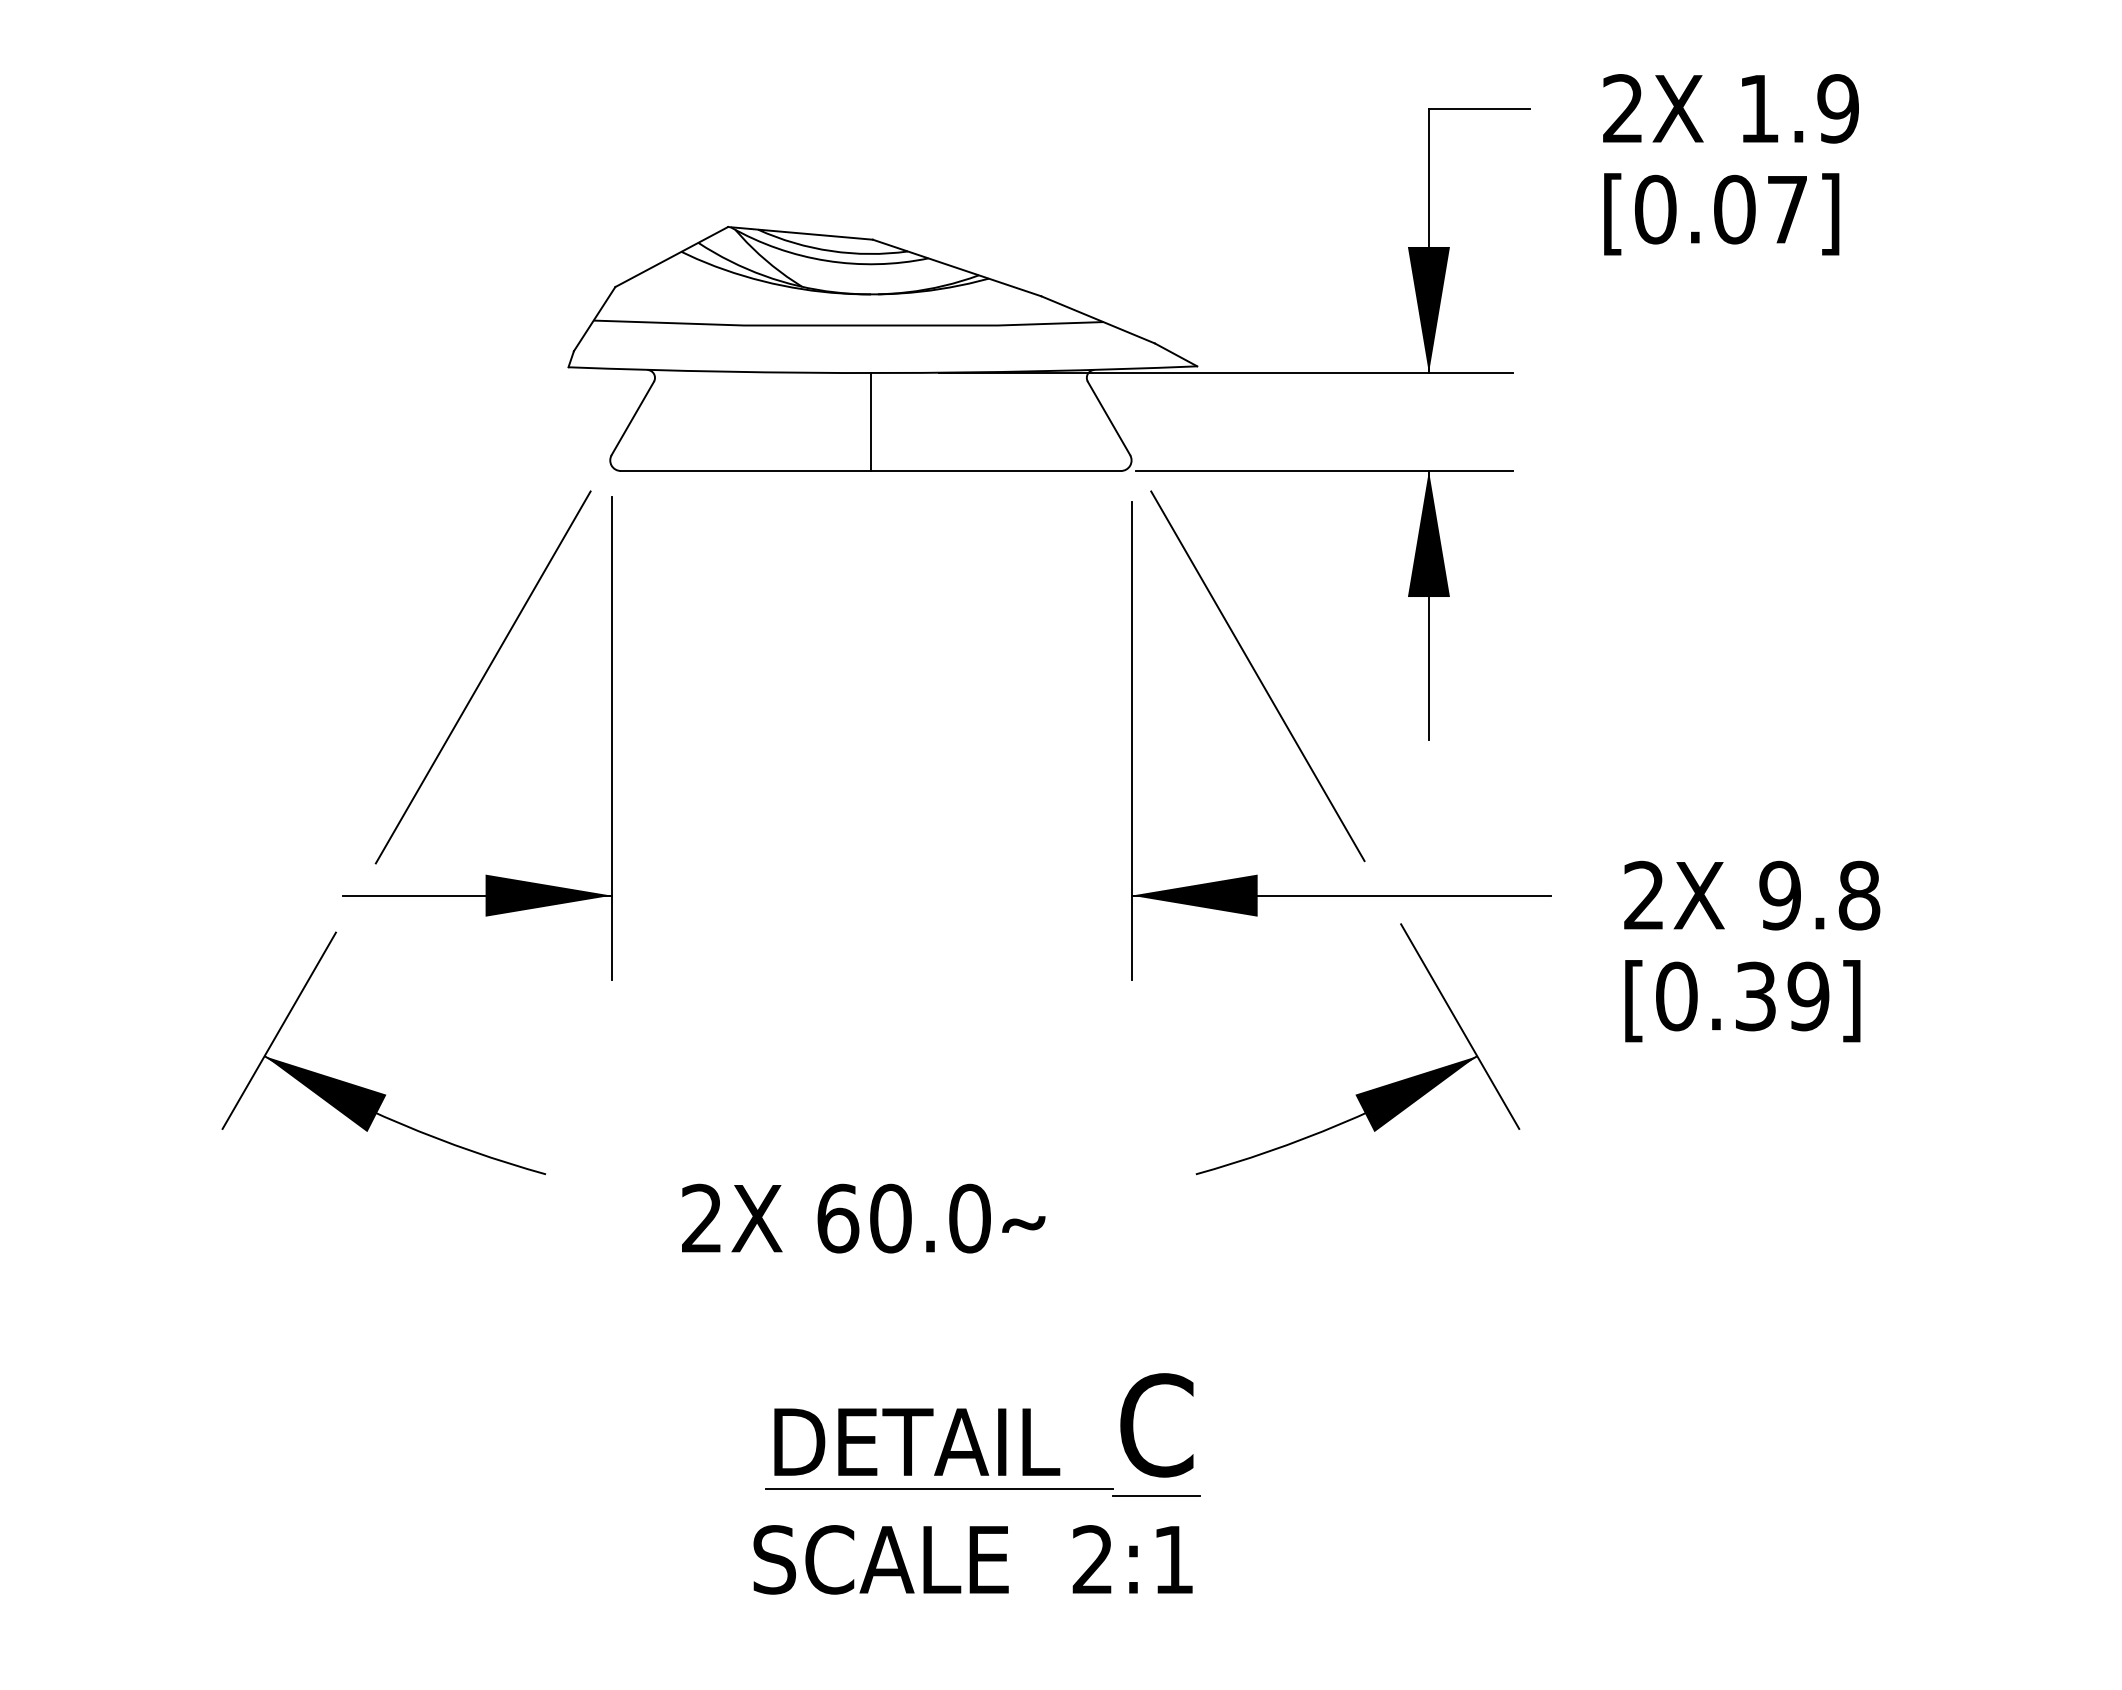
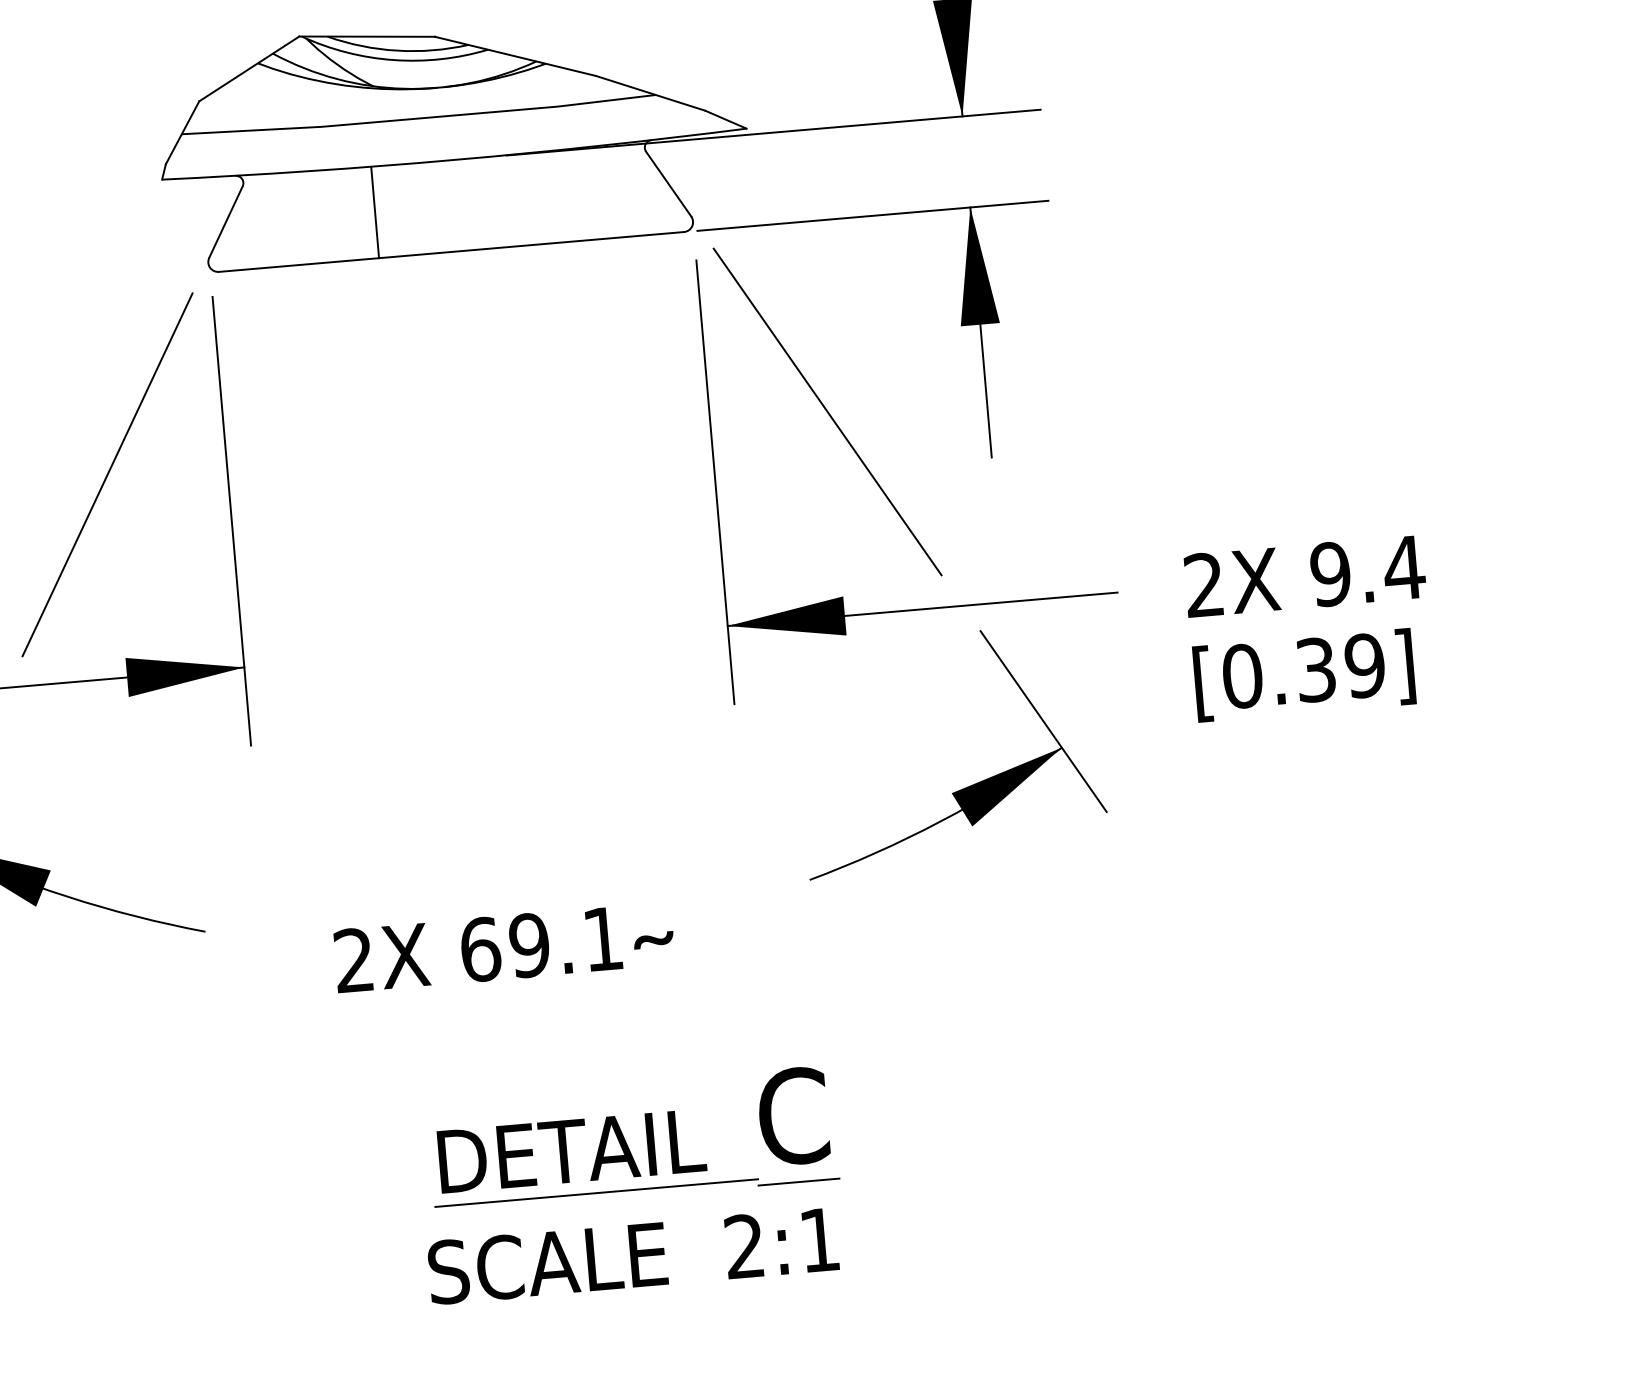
line: (870, 421) -> (374, 212), moved
text: (1859, 895) -> (1404, 567), 9.8 -> 9.4
text: (929, 1218) -> (565, 942), 60.0 -> 69.1

